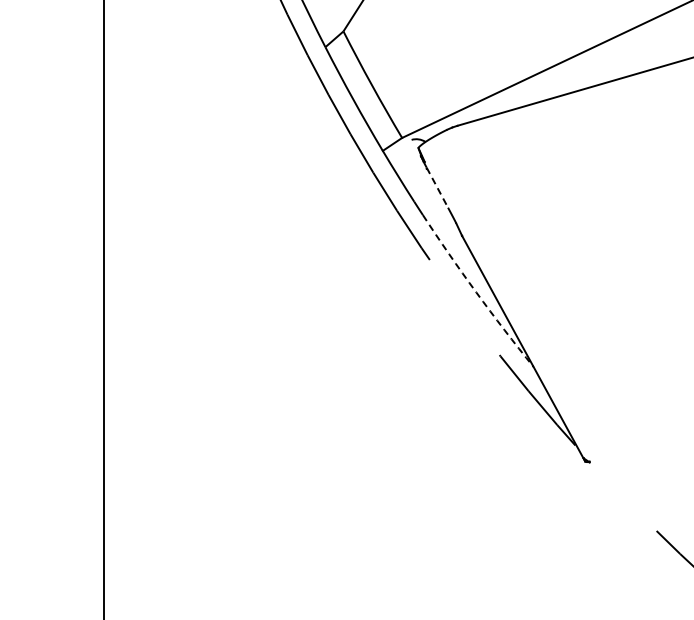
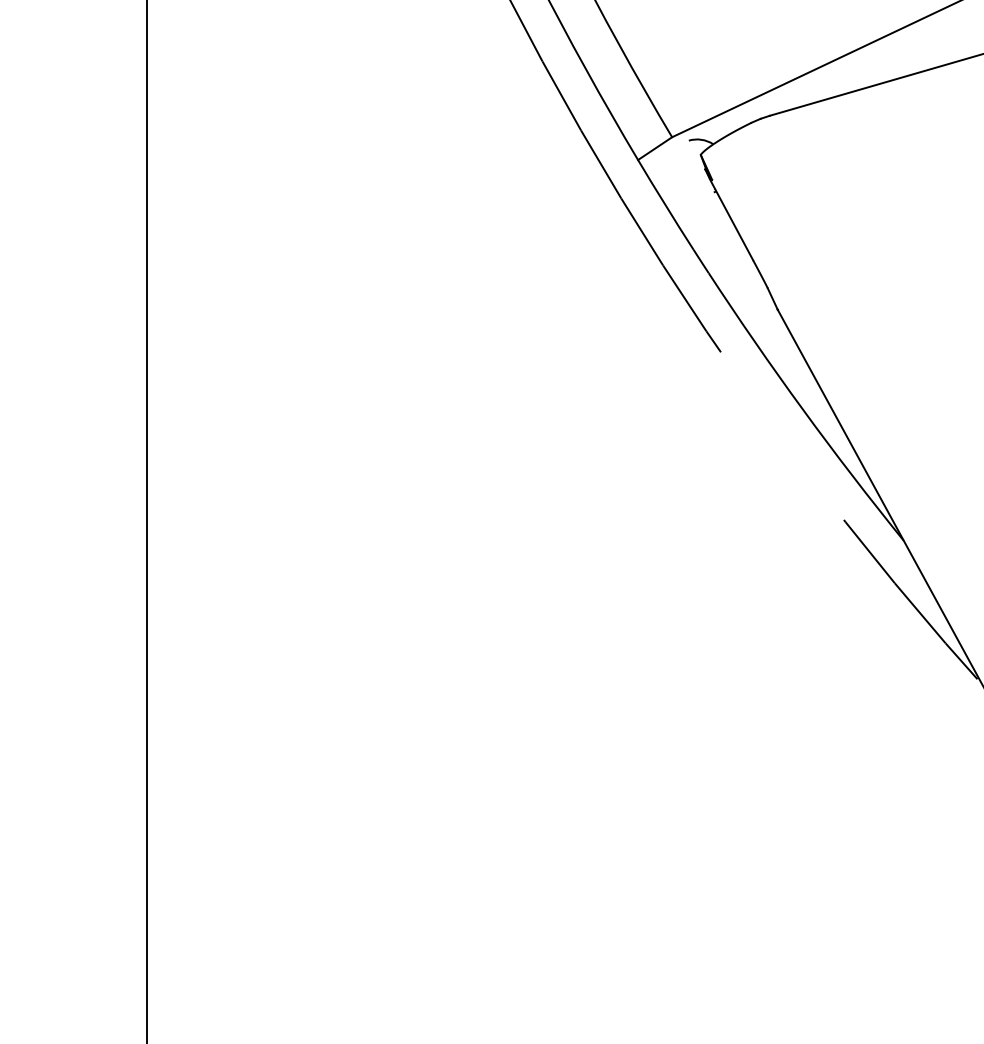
line: (437, 187) -> (734, 224), dashed -> solid
arc: (476, 292) -> (803, 409), dashed -> solid

